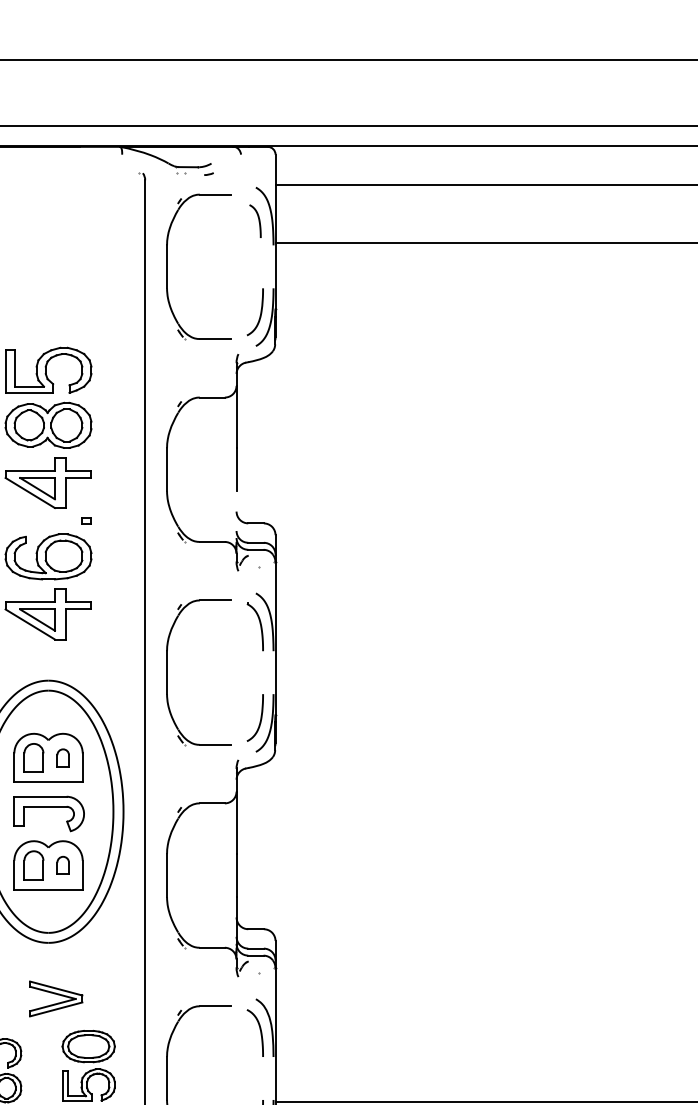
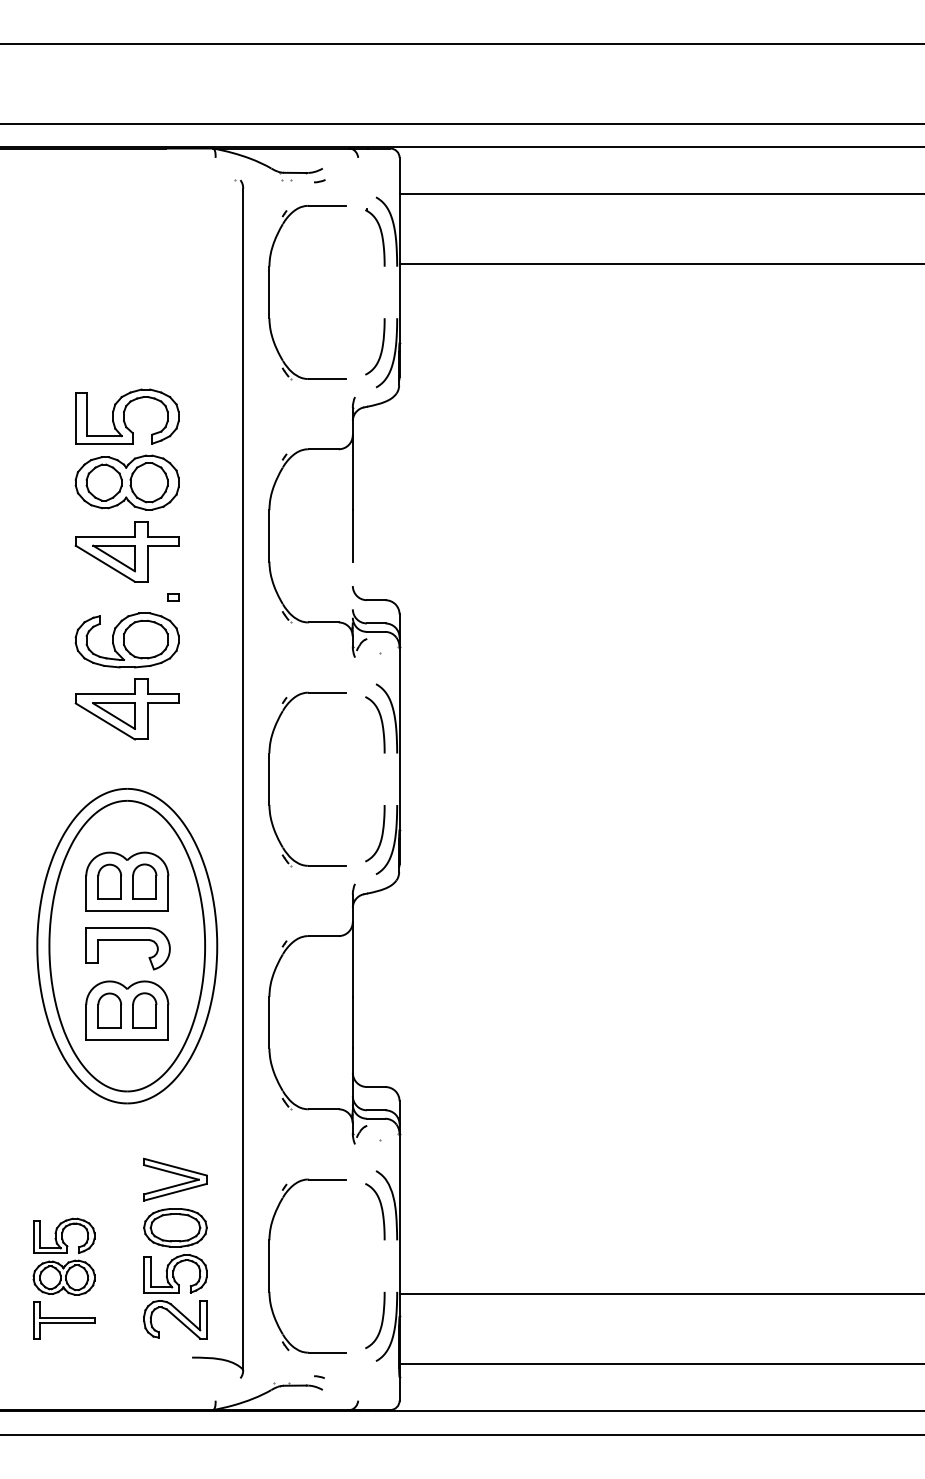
part: (255, 221) -> (375, 237), size x1.43
part: (62, 757) -> (144, 881), size x1.67
part: (62, 865) -> (144, 1010), size x1.67
part: (56, 998) -> (175, 1179), moved

